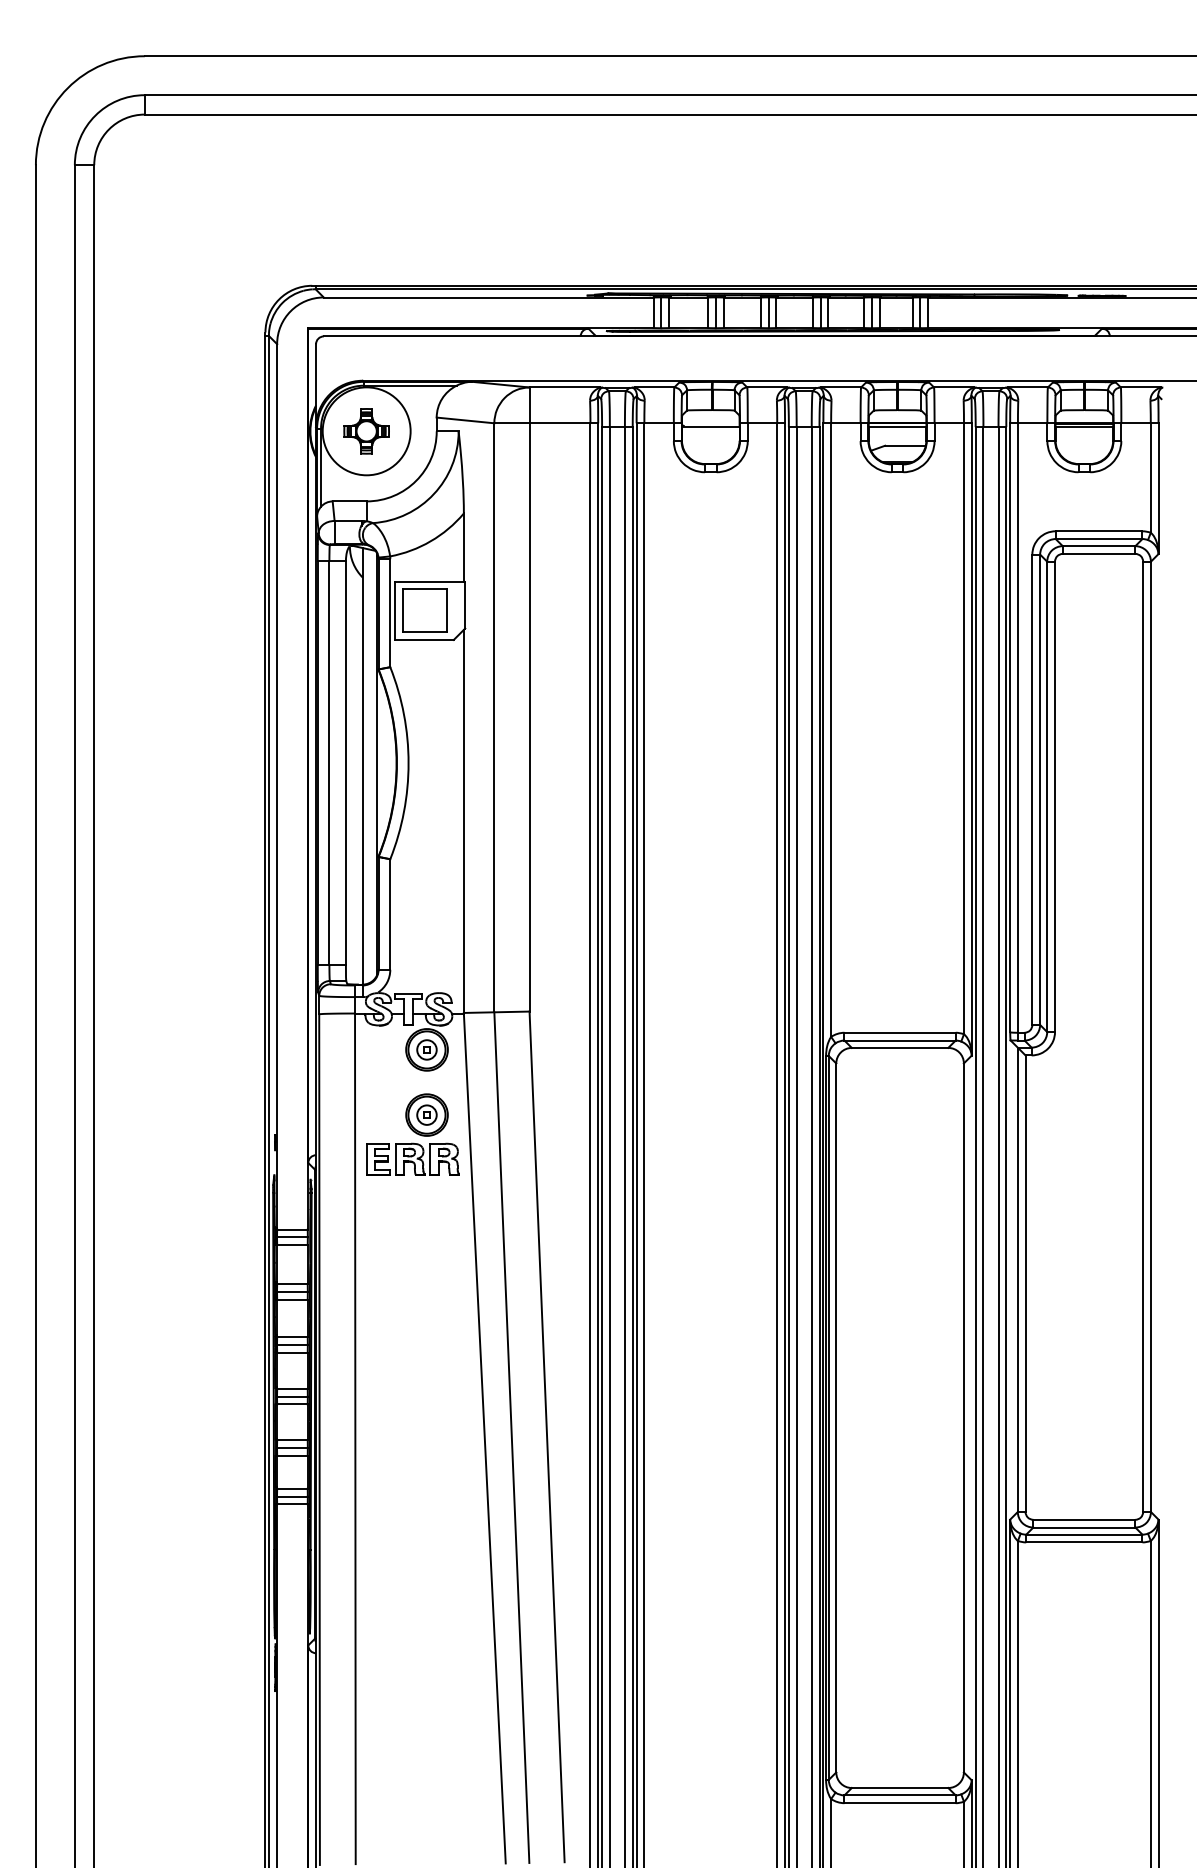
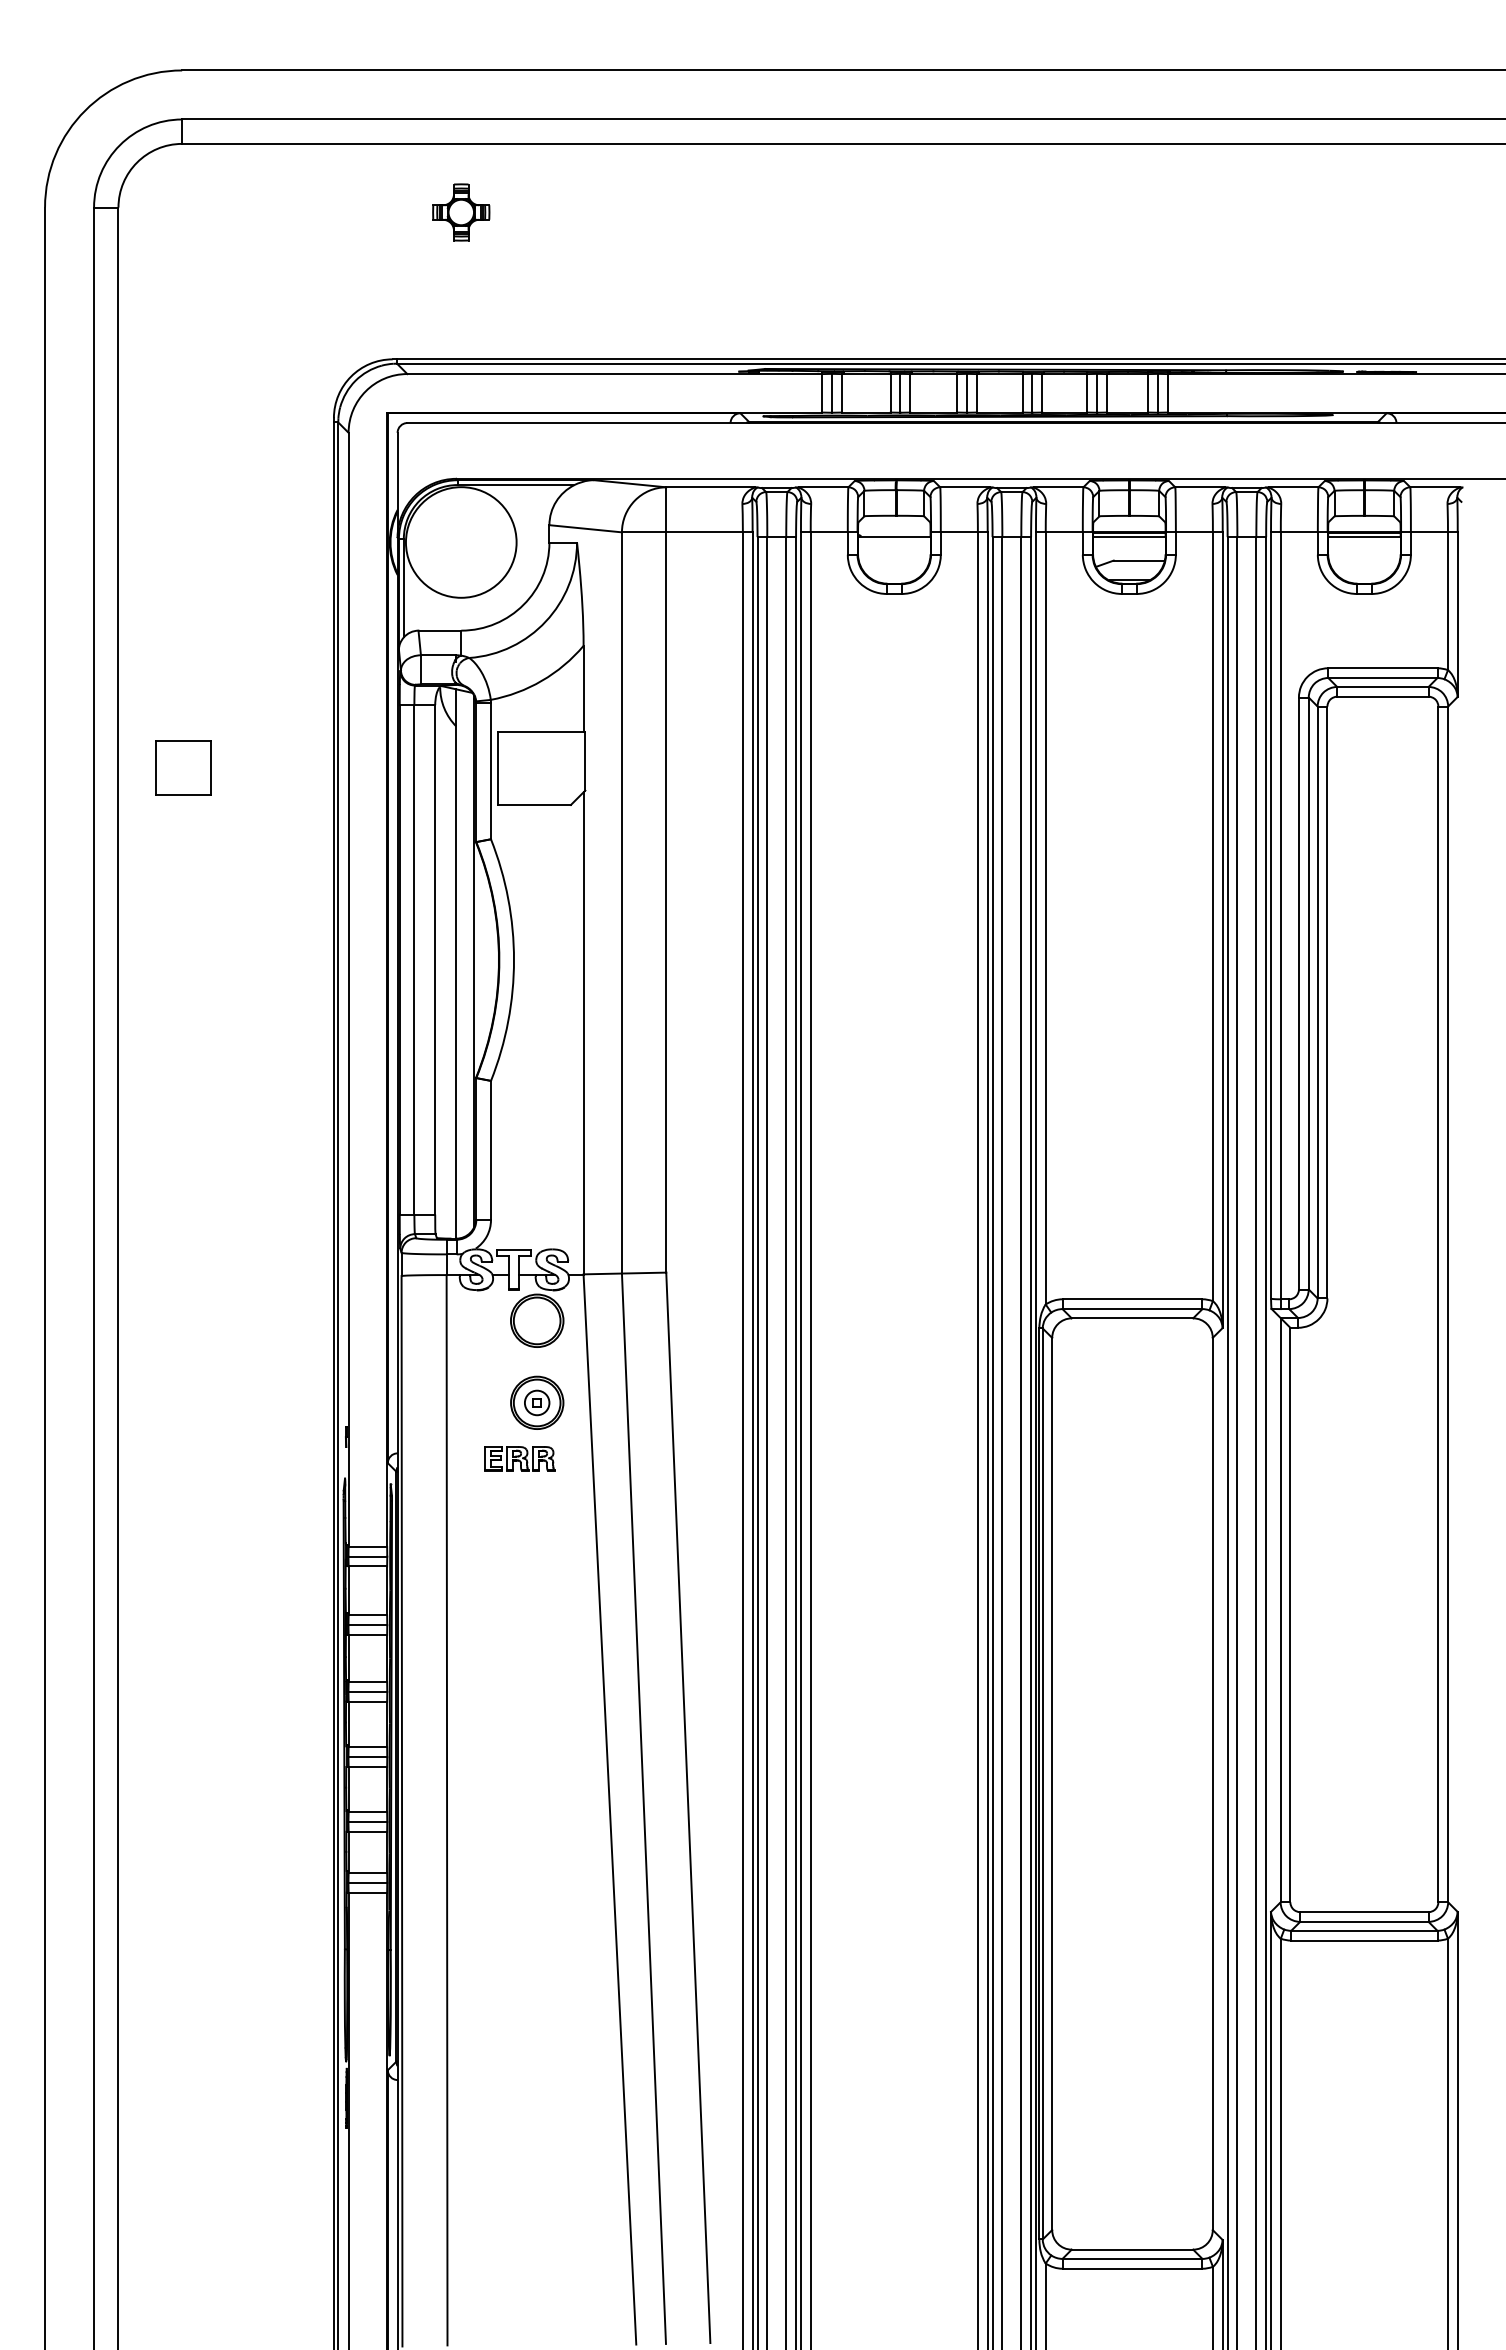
part: (366, 431) -> (461, 212), moved
part: (424, 610) -> (183, 767), moved
part: (427, 1049) -> (537, 1320), removed
part: (412, 1159) -> (519, 1458), size x0.6

